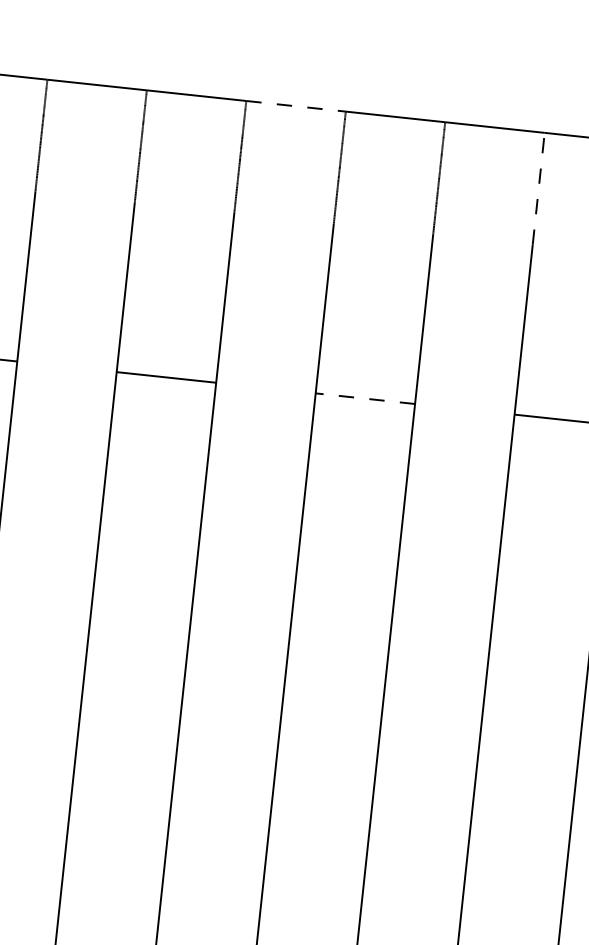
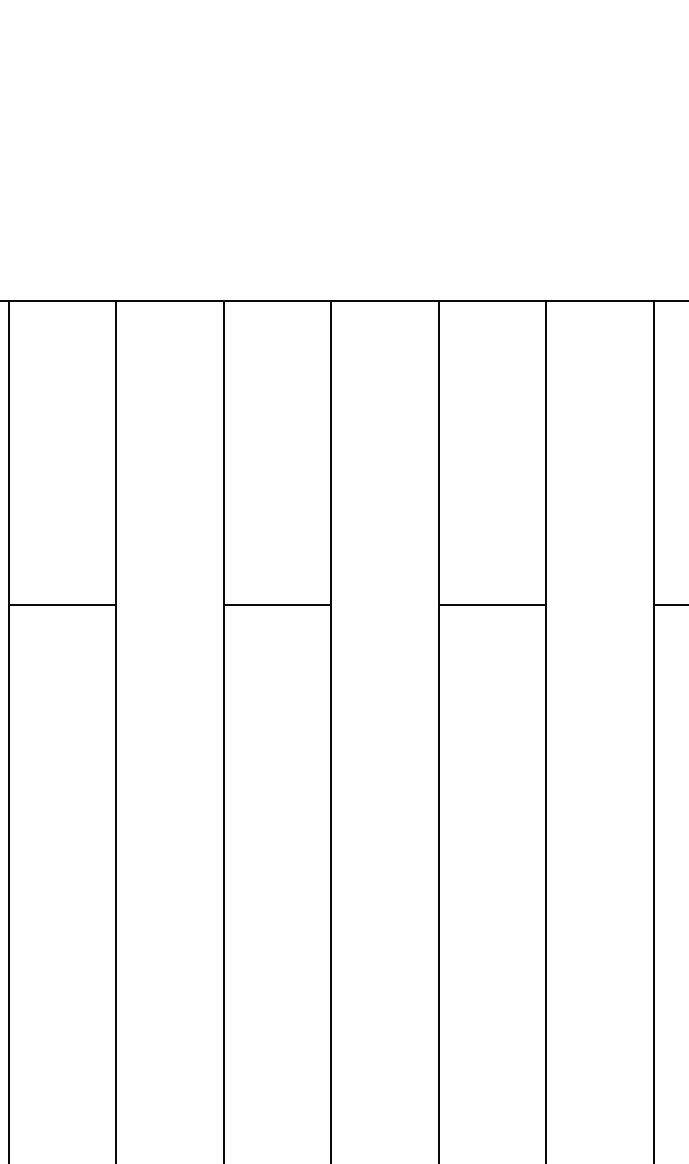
line: (296, 106) -> (385, 300), dashed -> solid
line: (538, 188) -> (653, 360), dashed -> solid
line: (365, 399) -> (492, 605), dashed -> solid

